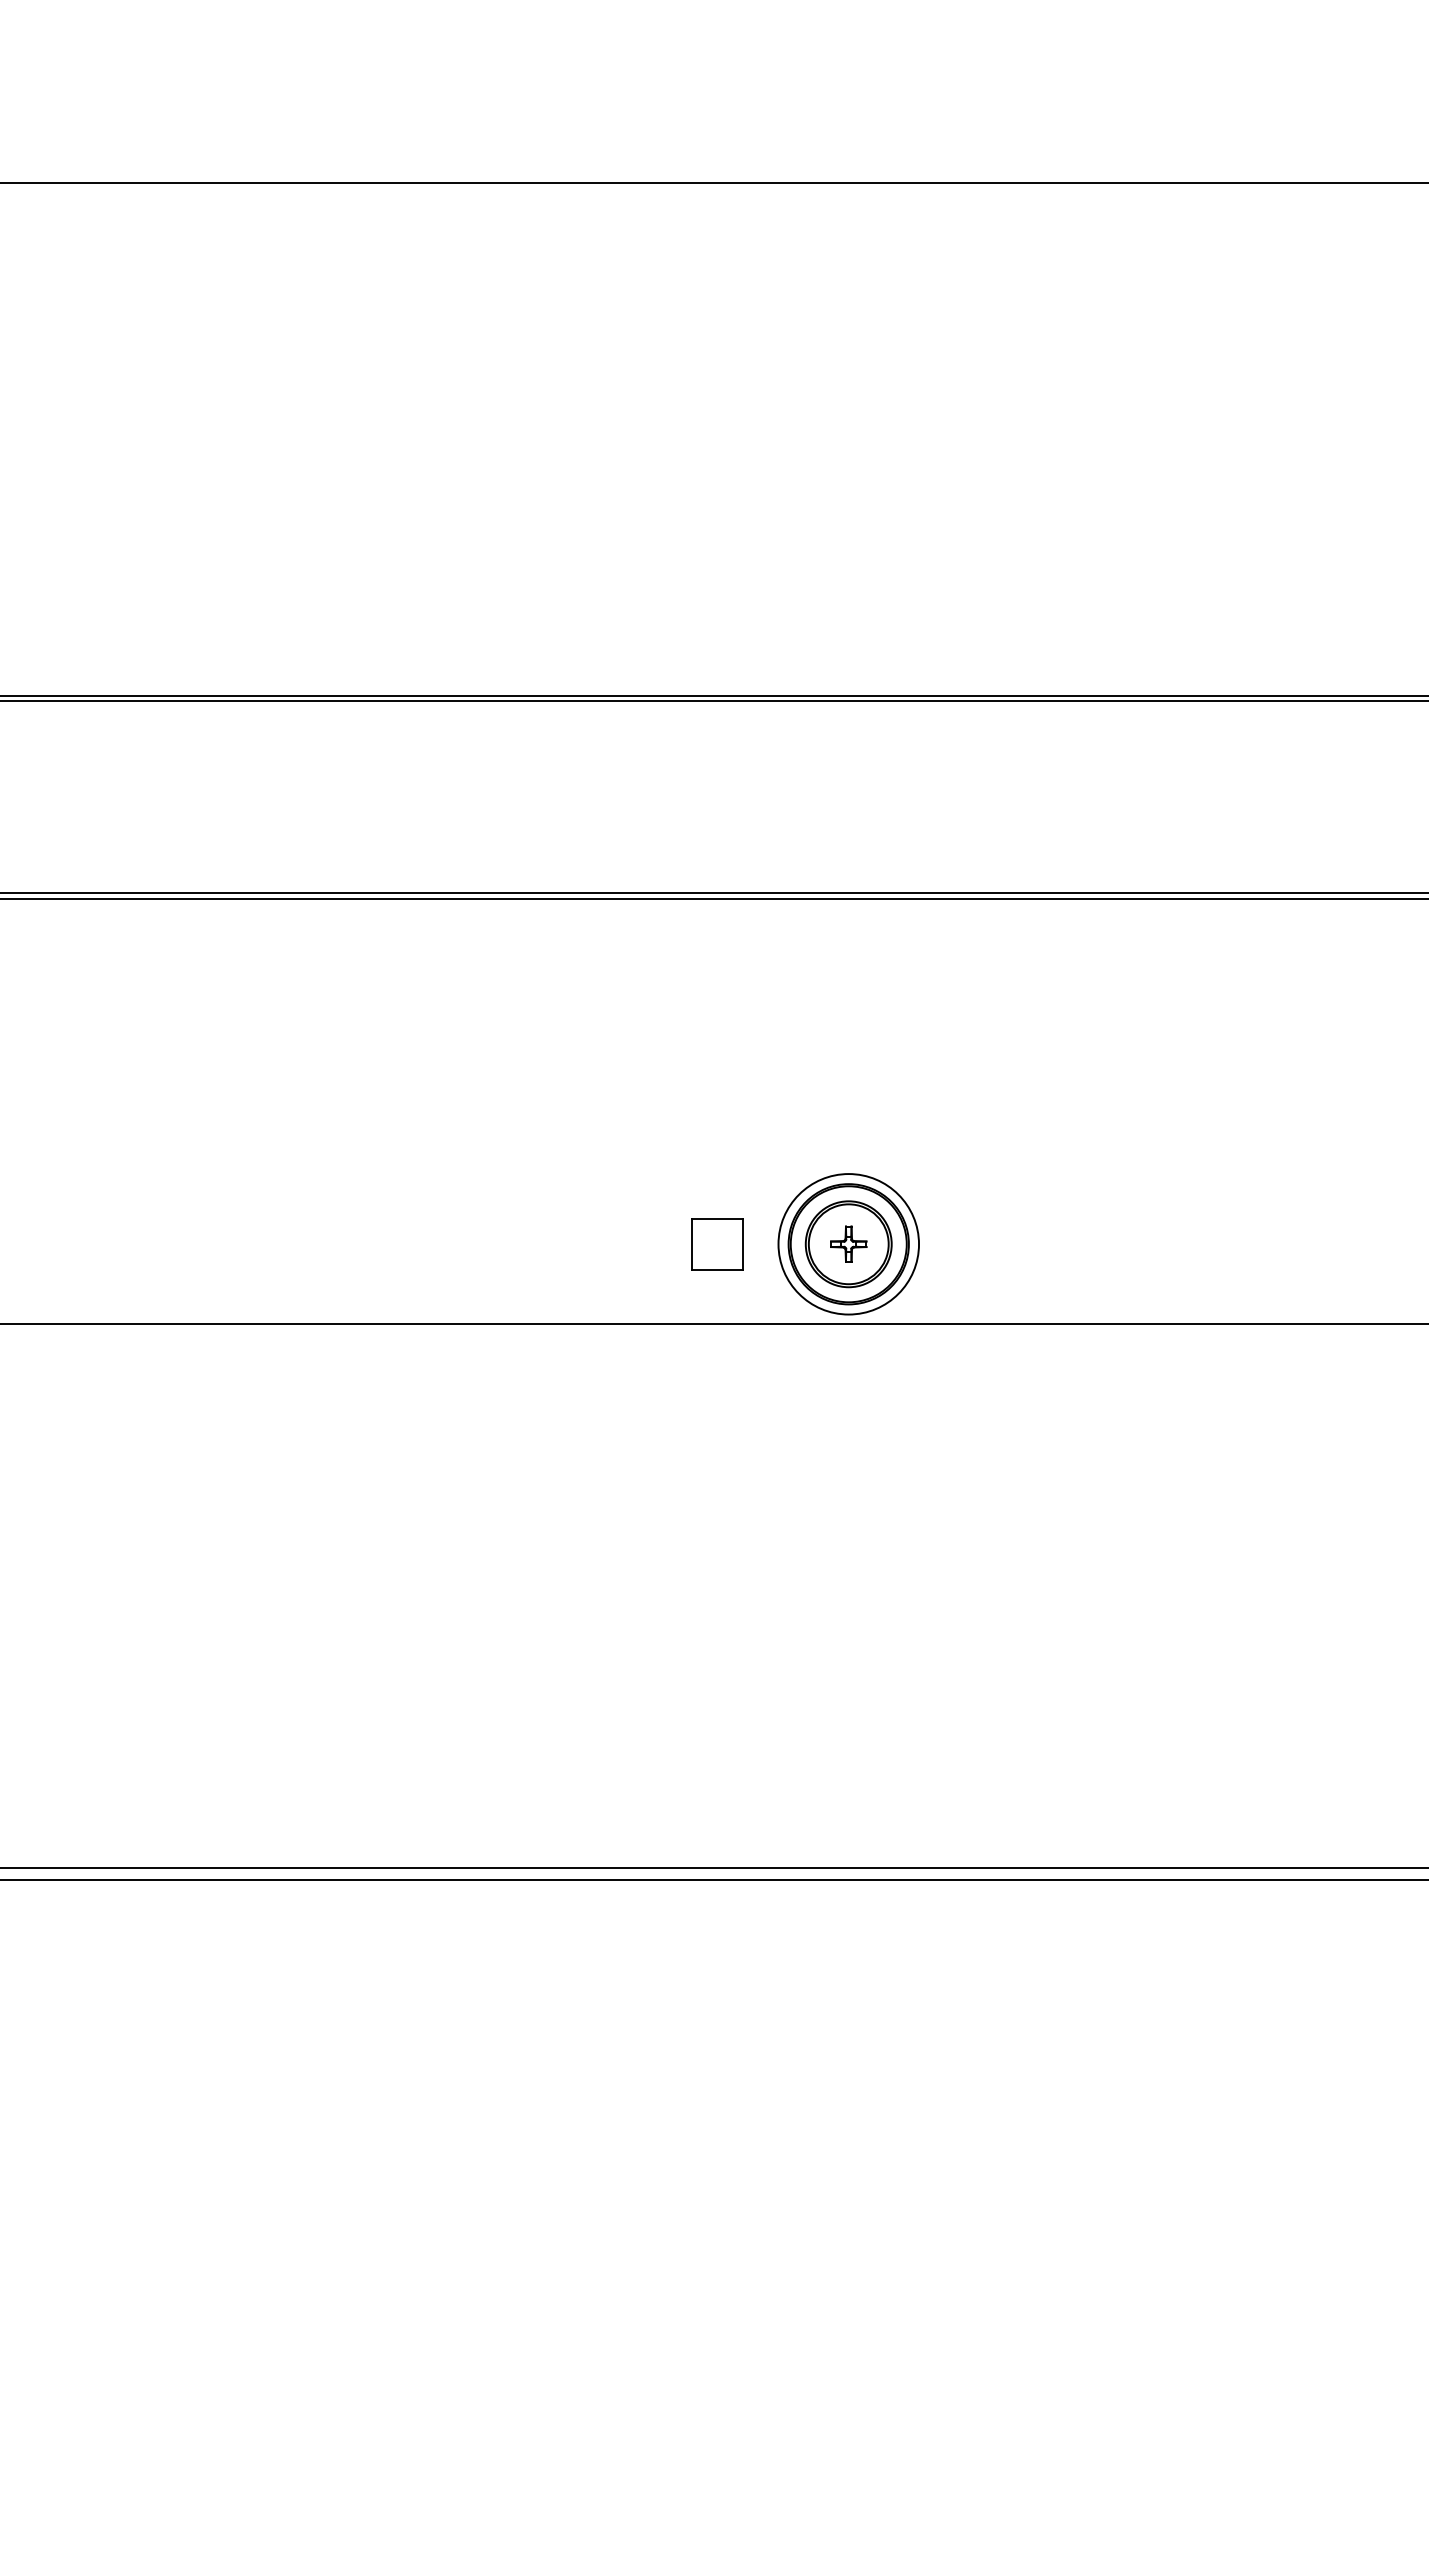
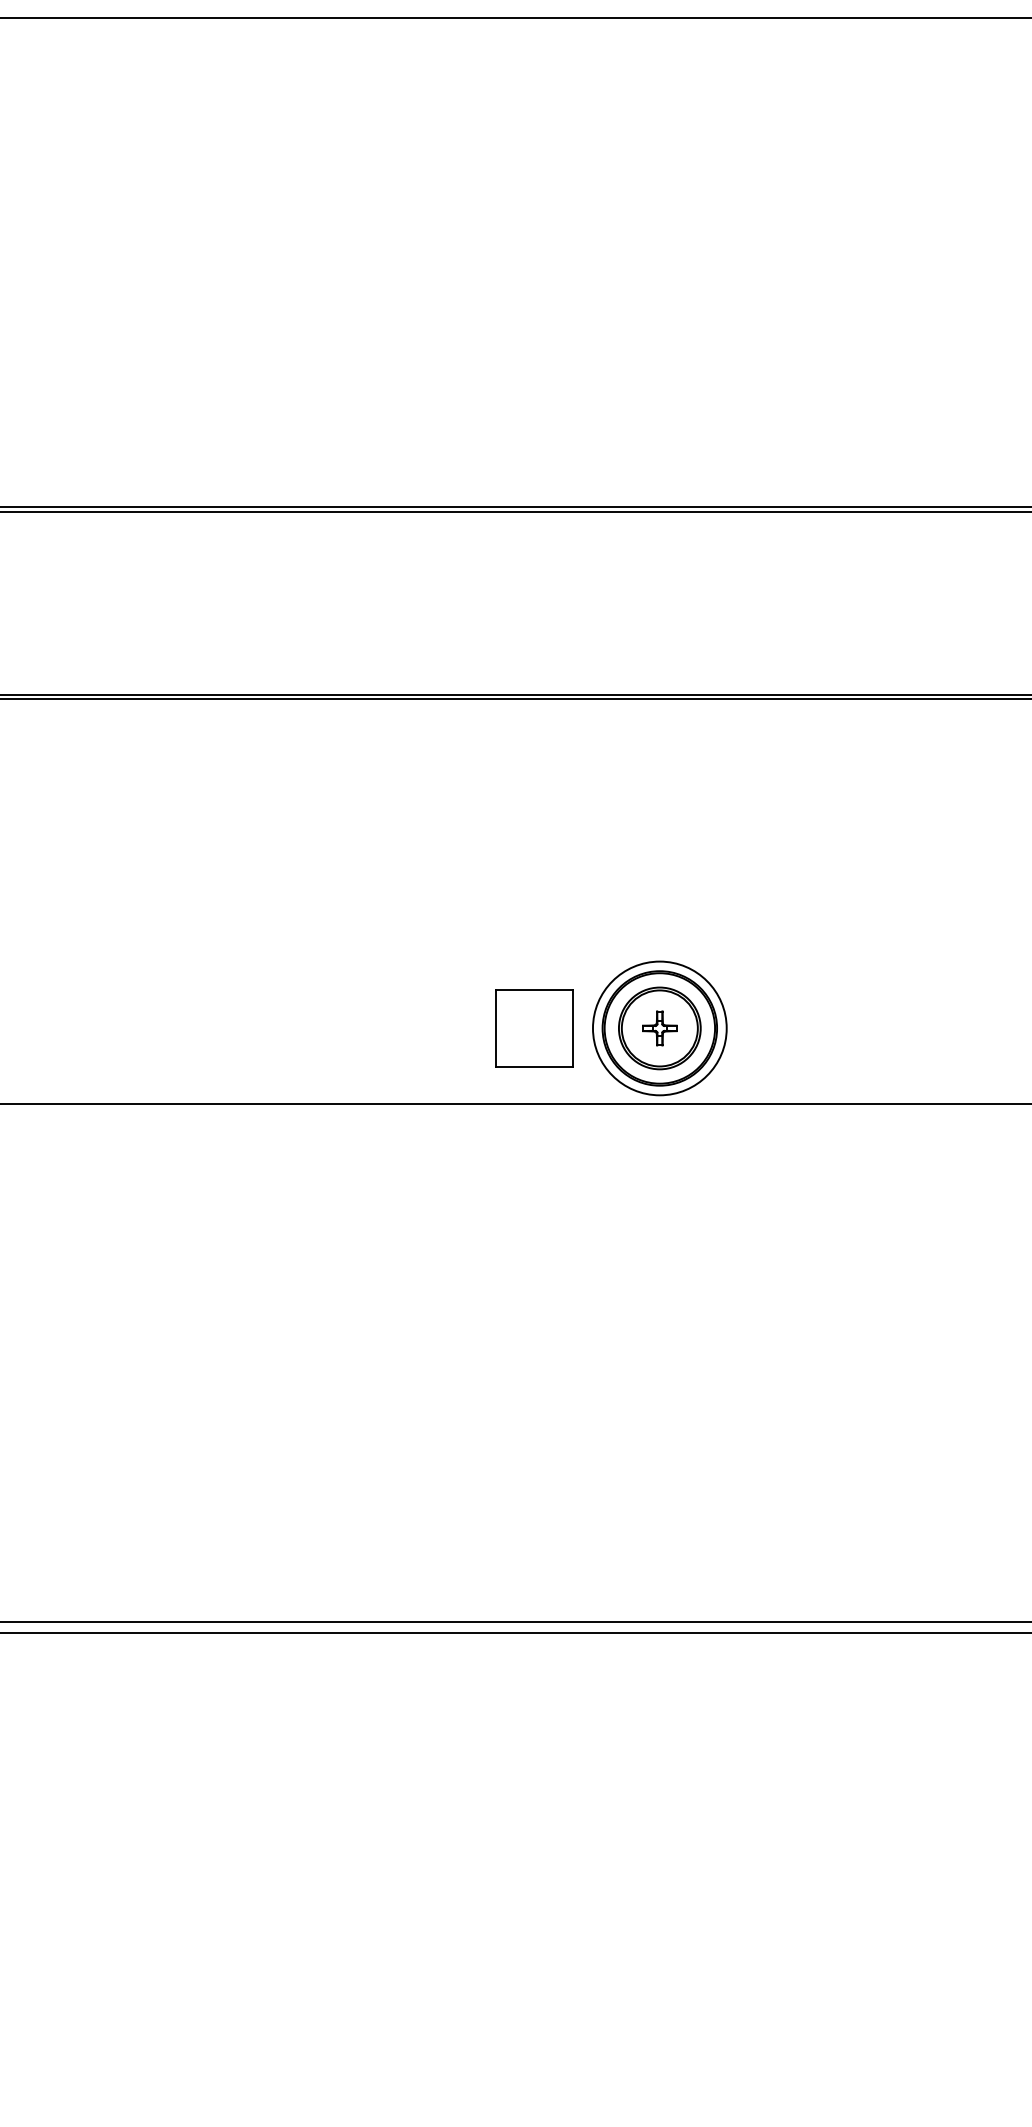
part: (717, 1244) -> (534, 1028), size x1.6

